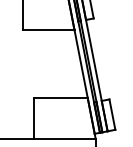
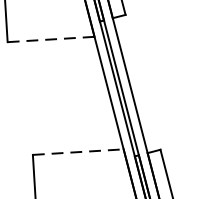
line: (48, 30) -> (50, 39), solid -> dashed
line: (60, 97) -> (77, 151), solid -> dashed

